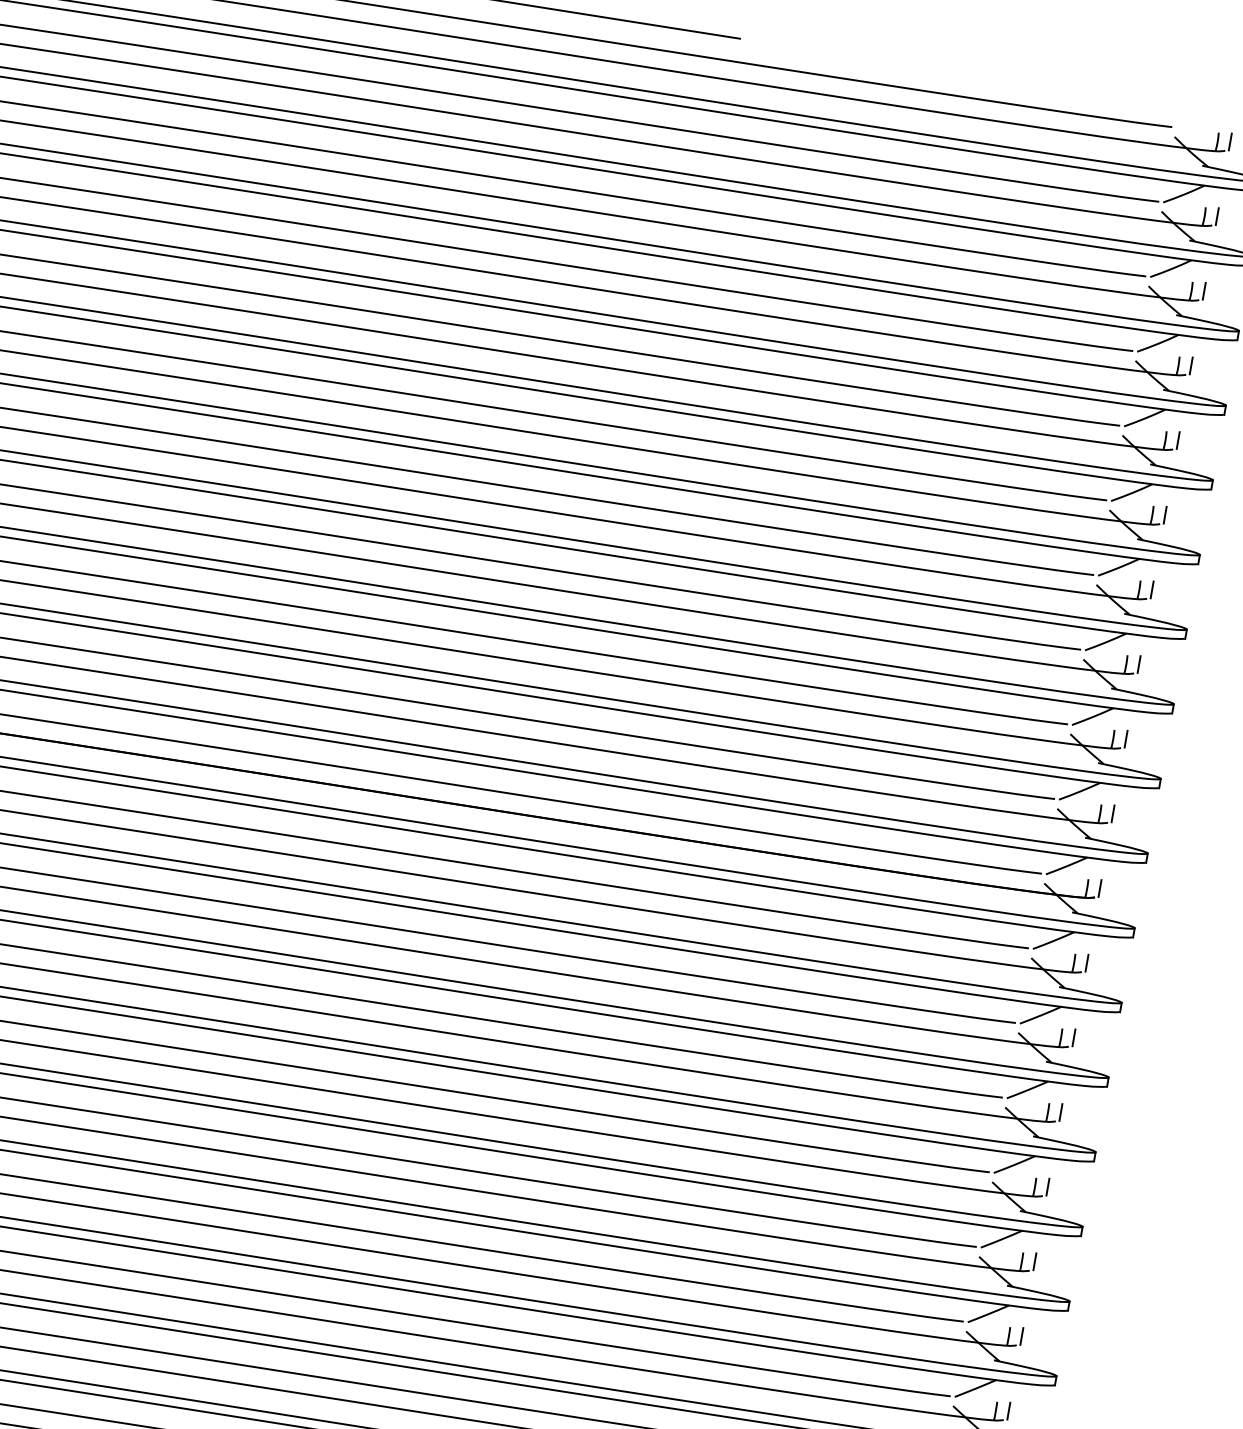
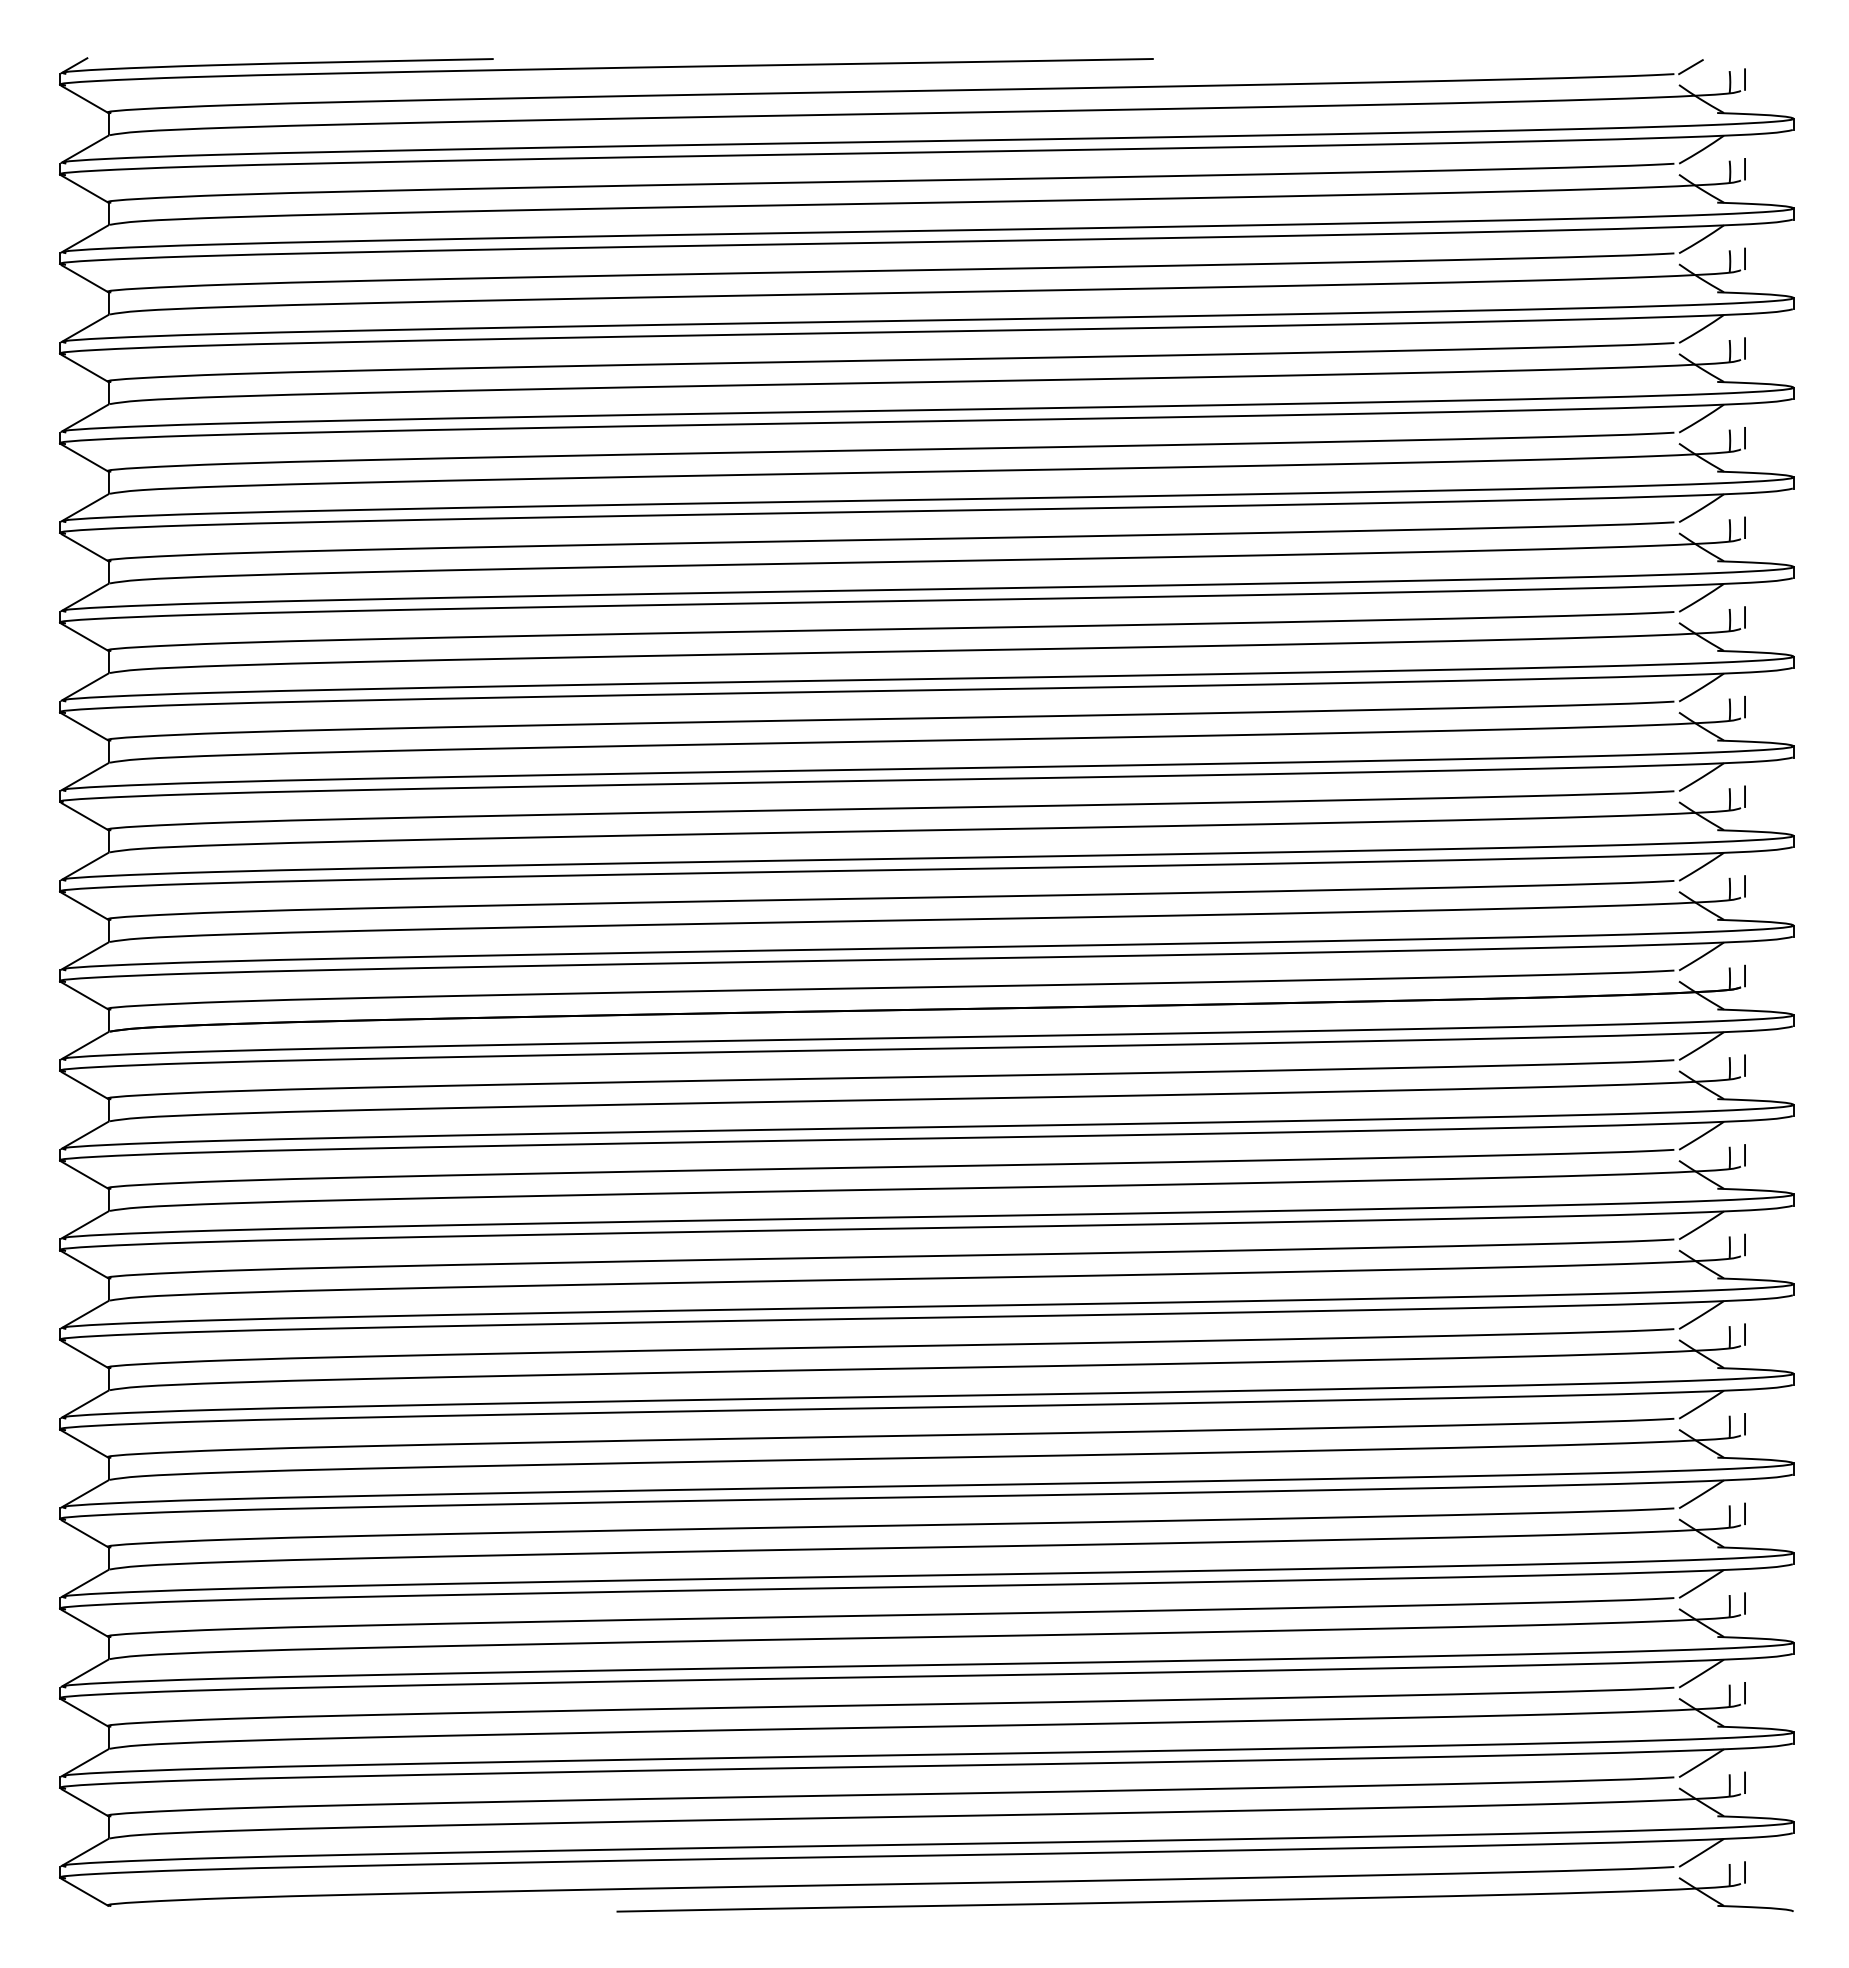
line: (1186, 123) -> (1690, 67), added

